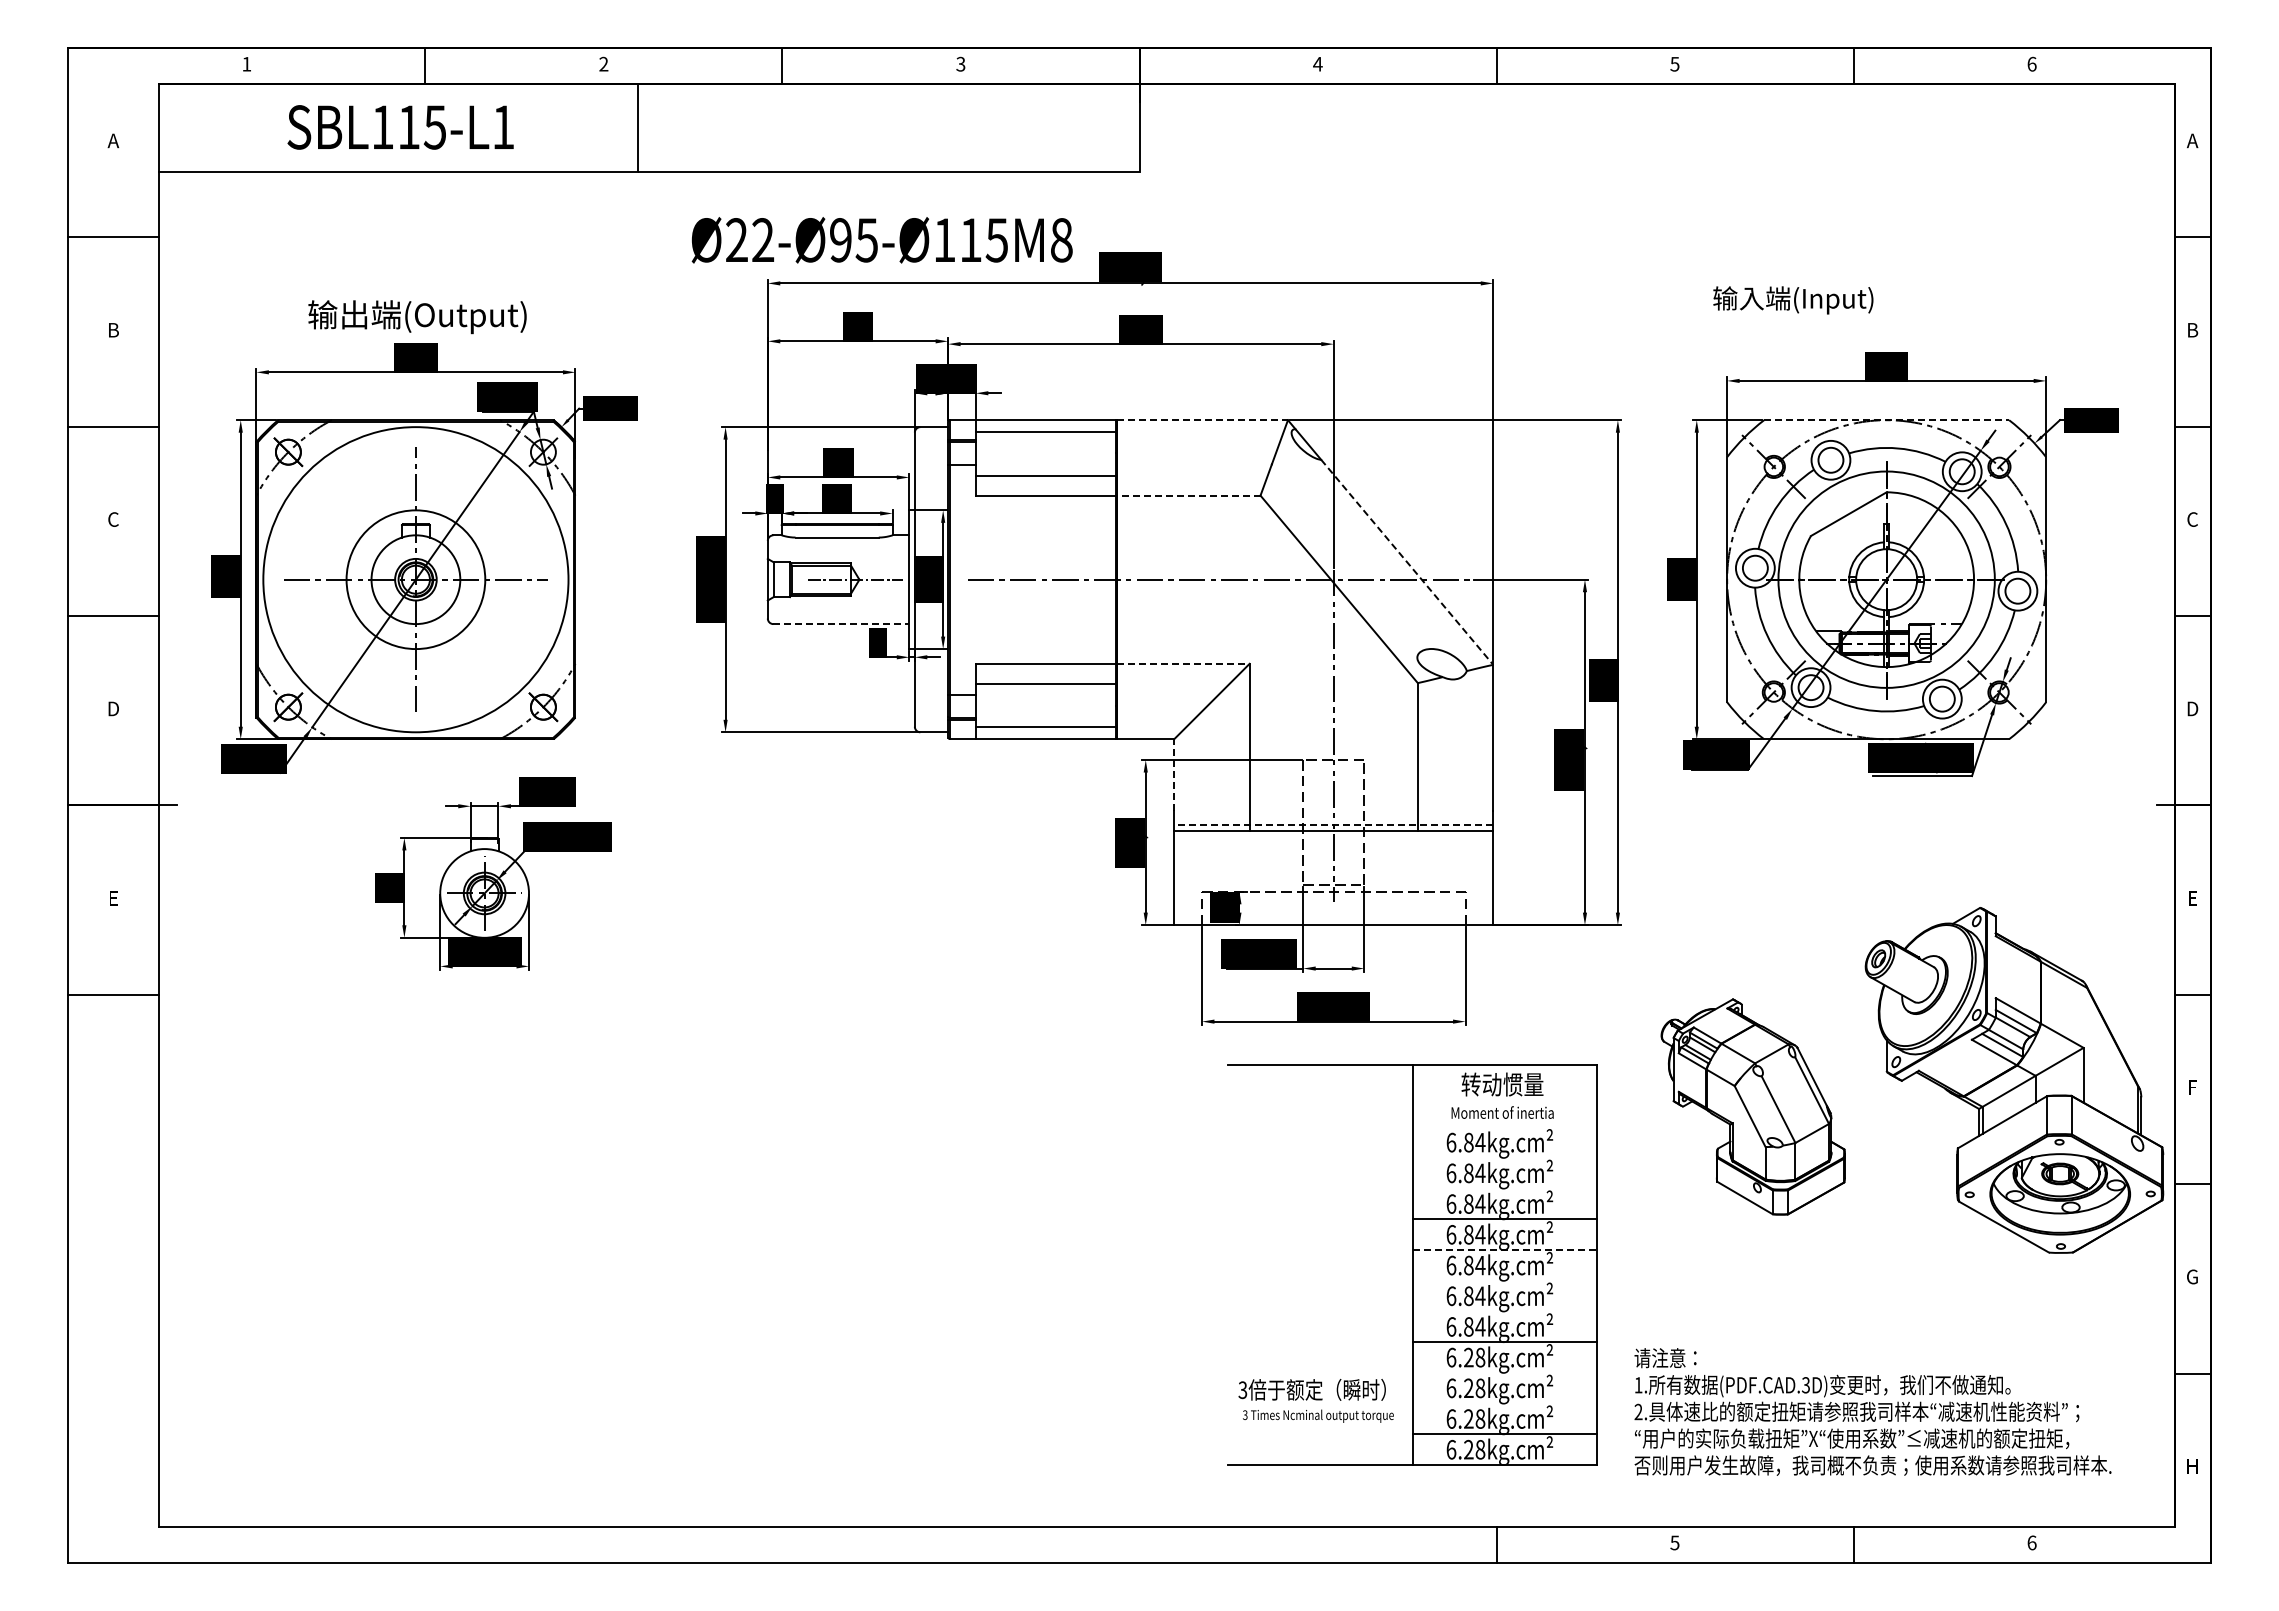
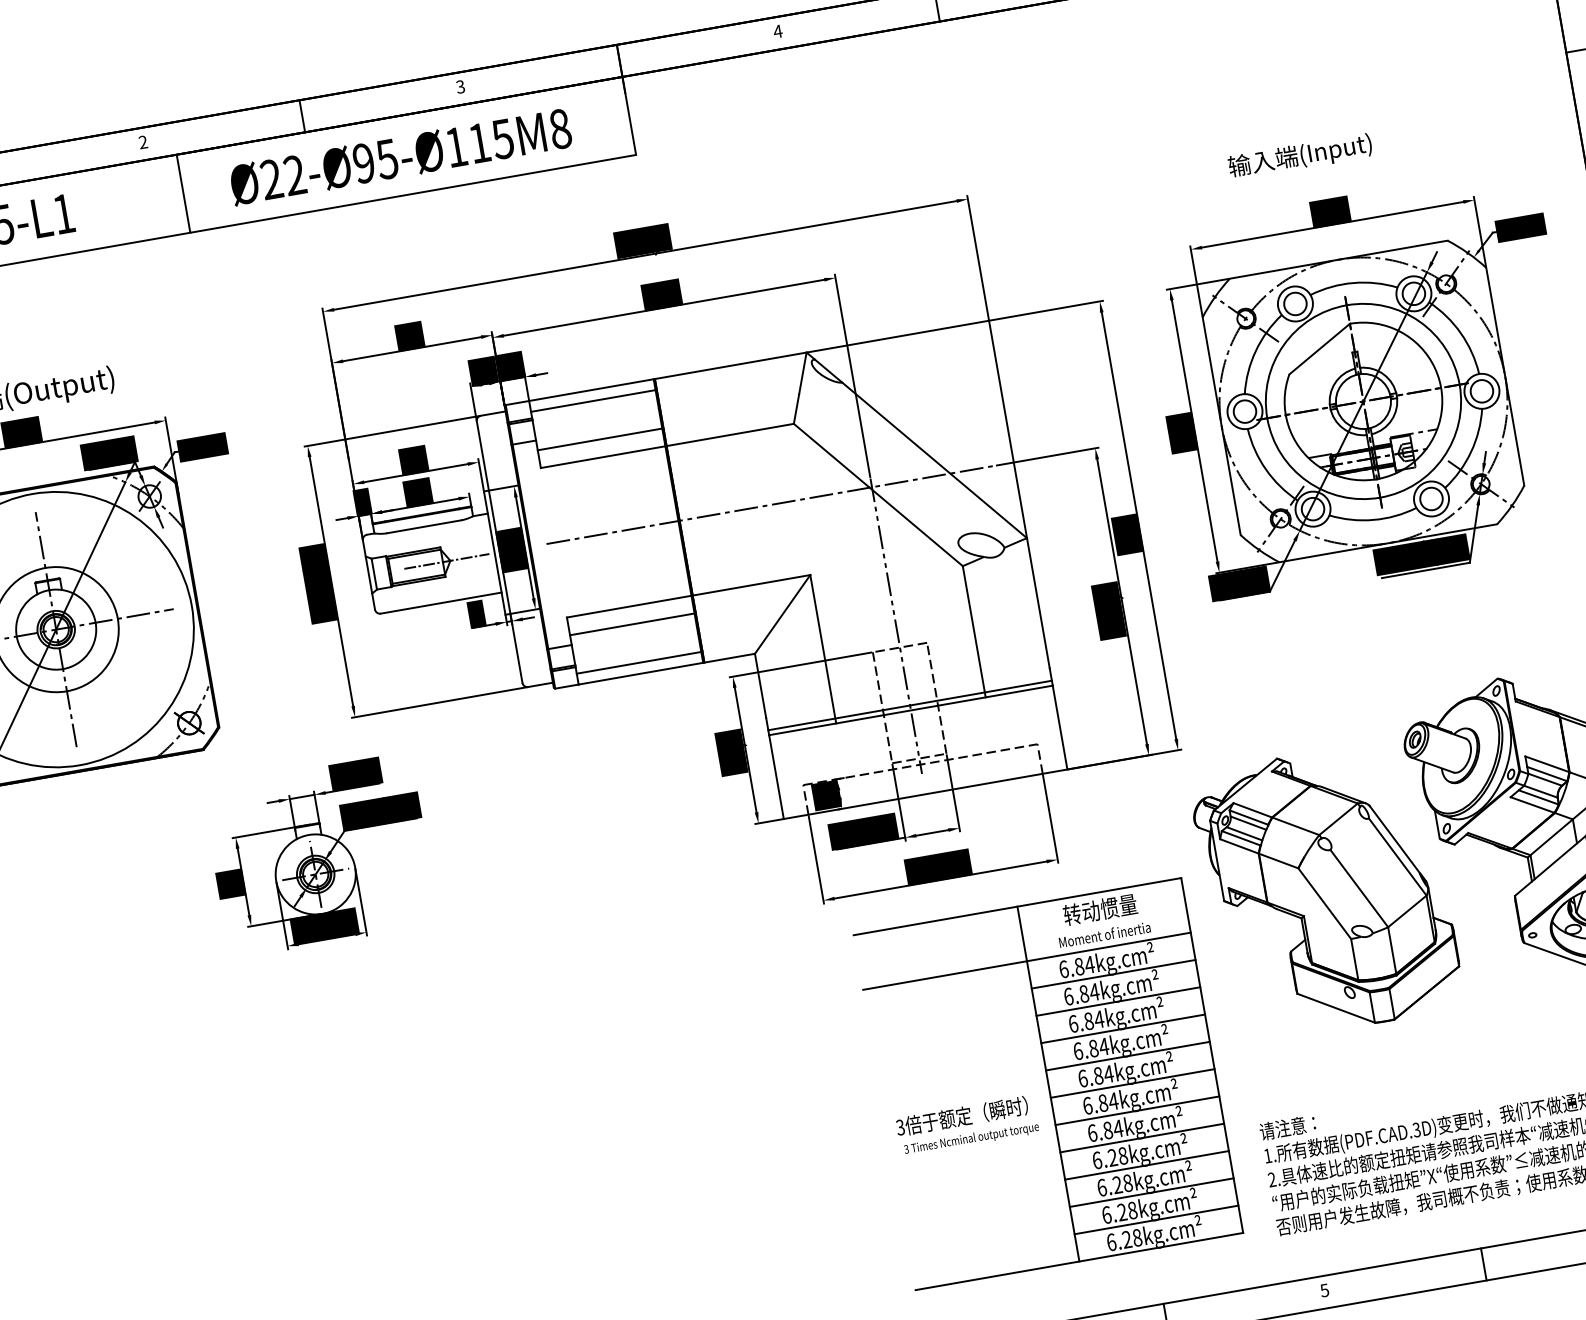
text: (881, 240) -> (400, 157), moved
text: (1793, 300) -> (1300, 156), moved
line: (1203, 420) -> (731, 365), dashed -> solid
line: (1886, 420) -> (1338, 259), dashed -> solid
line: (1188, 495) -> (729, 434), dashed -> solid
line: (1407, 562) -> (934, 460), dashed -> solid
line: (841, 624) -> (441, 603), dashed -> solid
line: (1184, 663) -> (752, 584), dashed -> solid
line: (1174, 774) -> (760, 685), dashed -> solid
line: (1333, 825) -> (909, 705), dashed -> solid
part: (493, 873) -> (320, 855), moved
part: (1753, 1106) -> (1326, 890), size x1.43
line: (1412, 1126) -> (1026, 961), added
line: (1504, 1157) -> (1113, 974), added
line: (1504, 1188) -> (1118, 1001), added
line: (1505, 1249) -> (1128, 1055), dashed -> solid
line: (1504, 1280) -> (1132, 1083), added
line: (1504, 1311) -> (1137, 1111), added
line: (1504, 1372) -> (1146, 1165), added
text: (1315, 1400) -> (966, 1125), moved
line: (1504, 1403) -> (1151, 1193), added

